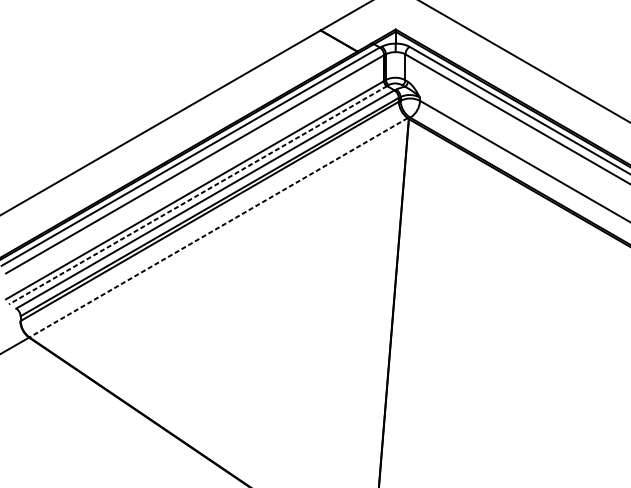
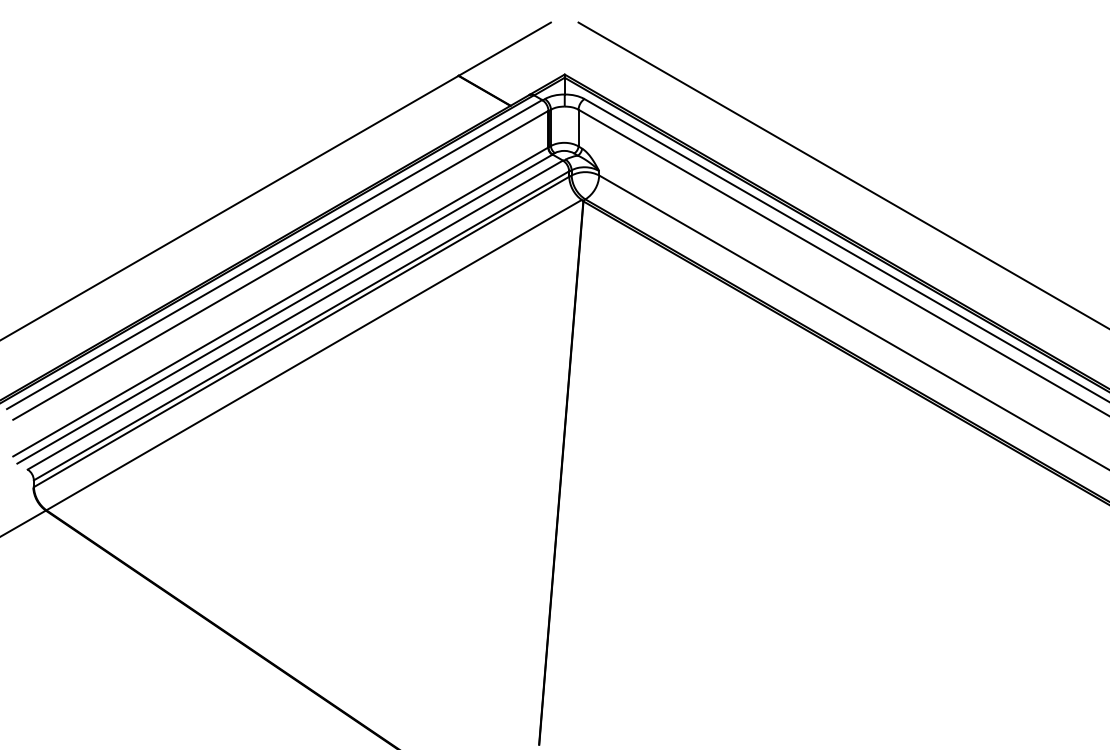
line: (197, 195) -> (284, 309), dashed -> solid
line: (218, 228) -> (313, 355), dashed -> solid

